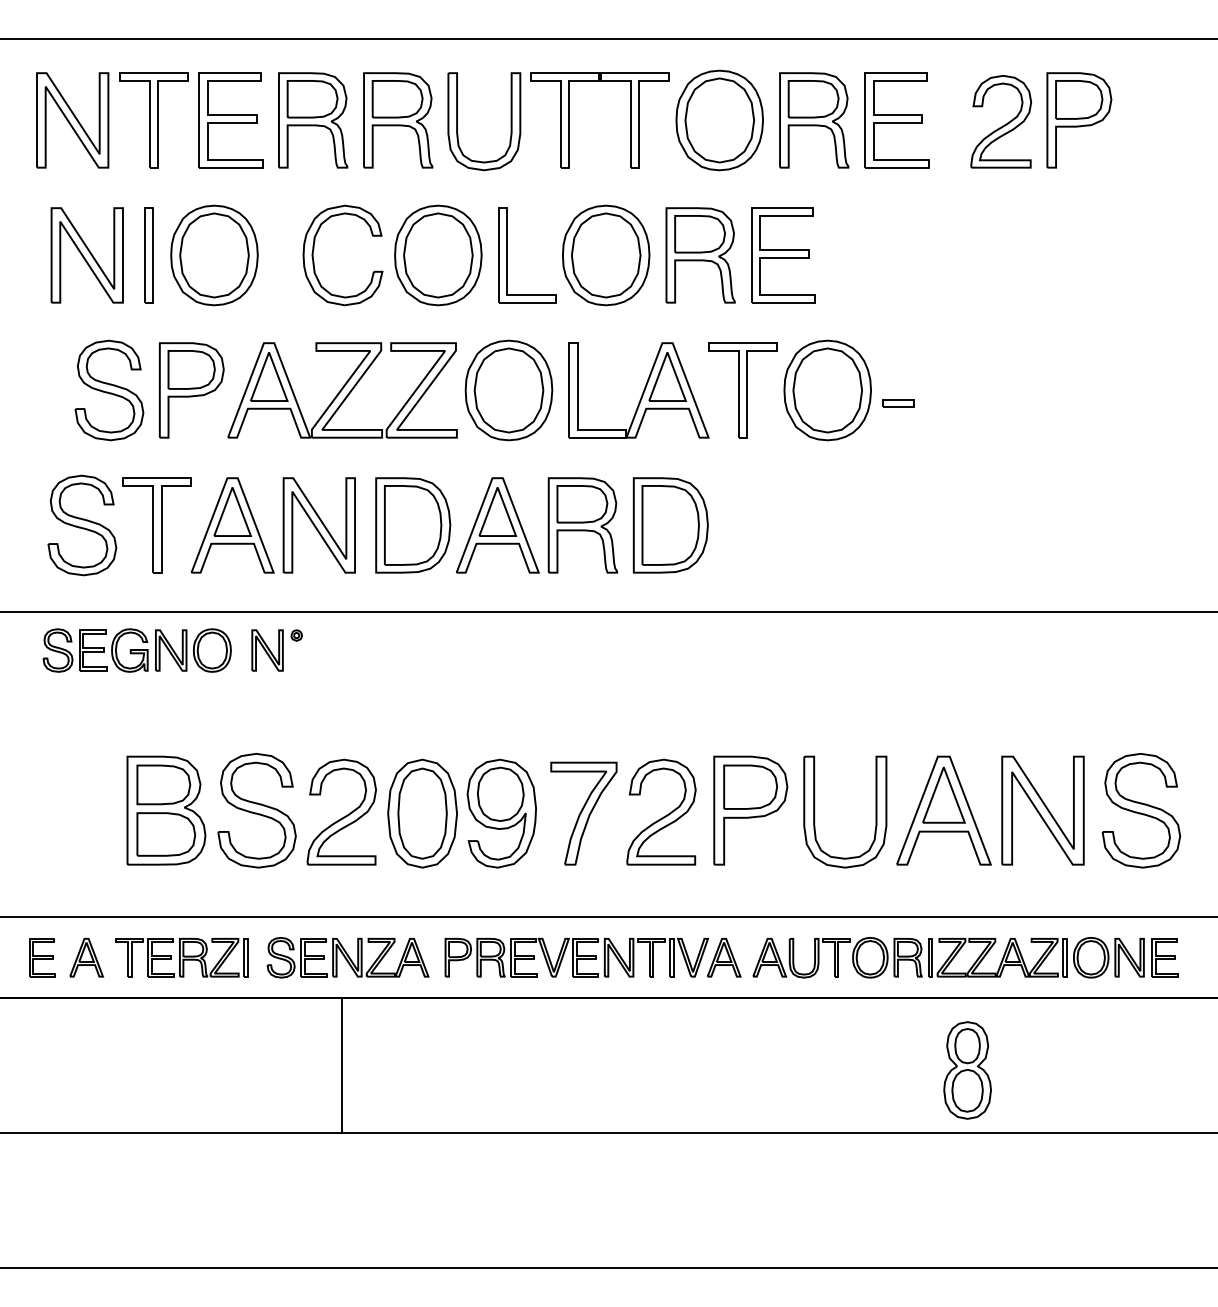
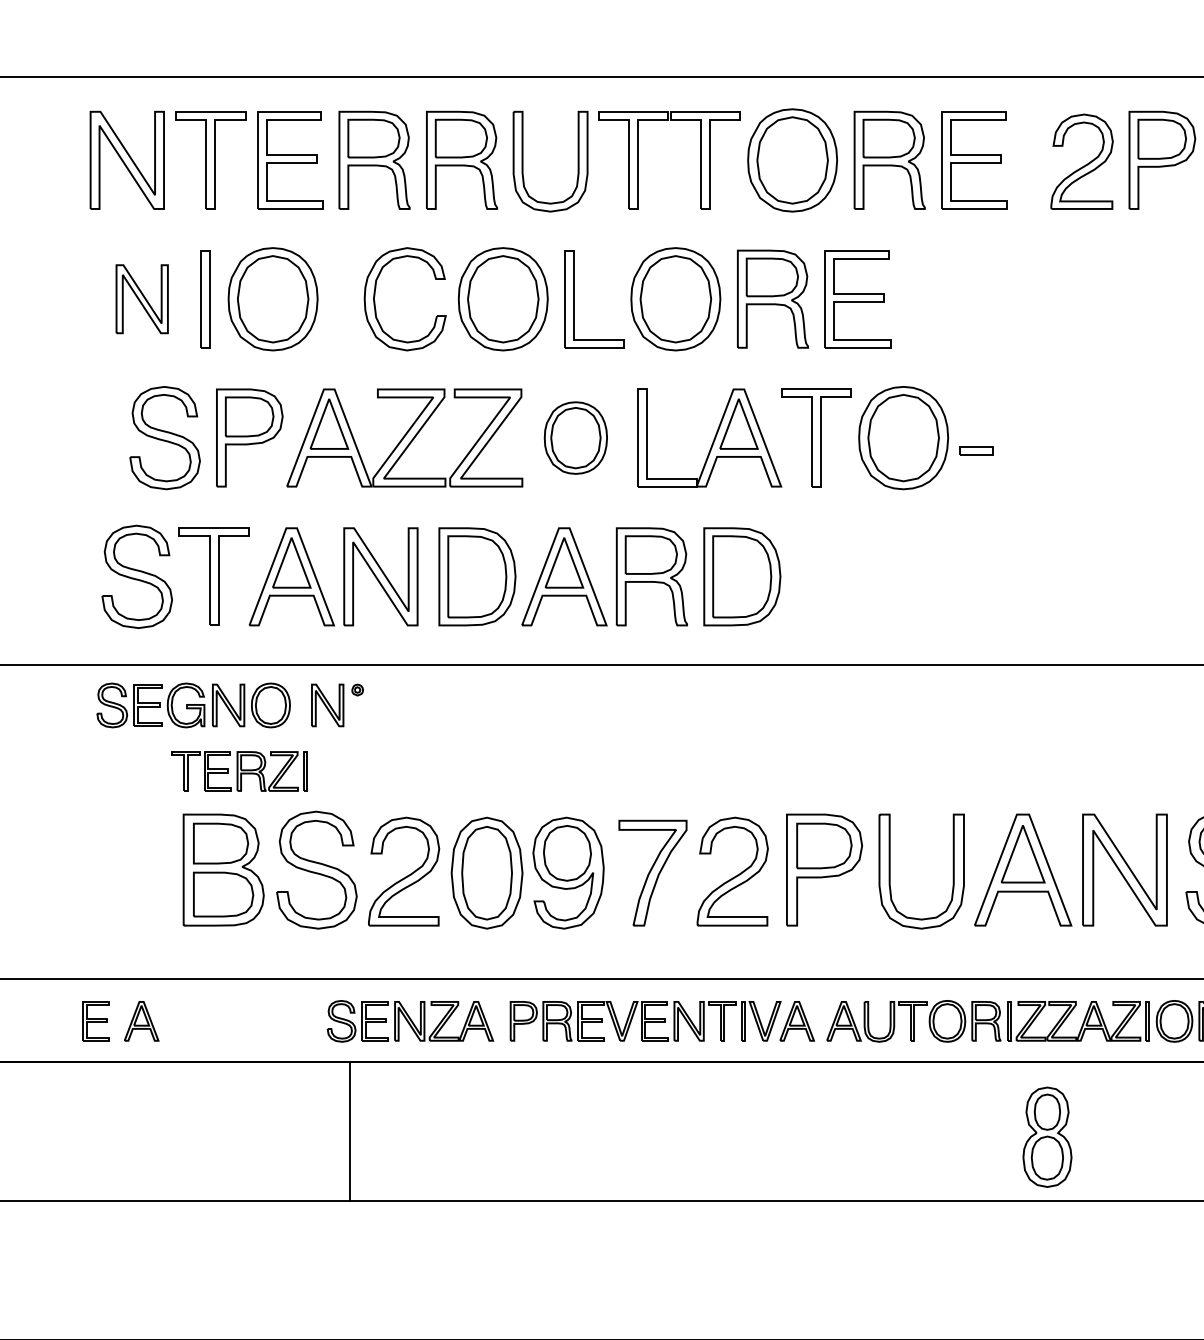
part: (86, 255) -> (141, 299), size x0.7
part: (508, 390) -> (575, 438), size x0.7
part: (181, 957) -> (239, 771), moved
line: (342, 1064) -> (350, 1131), moved

